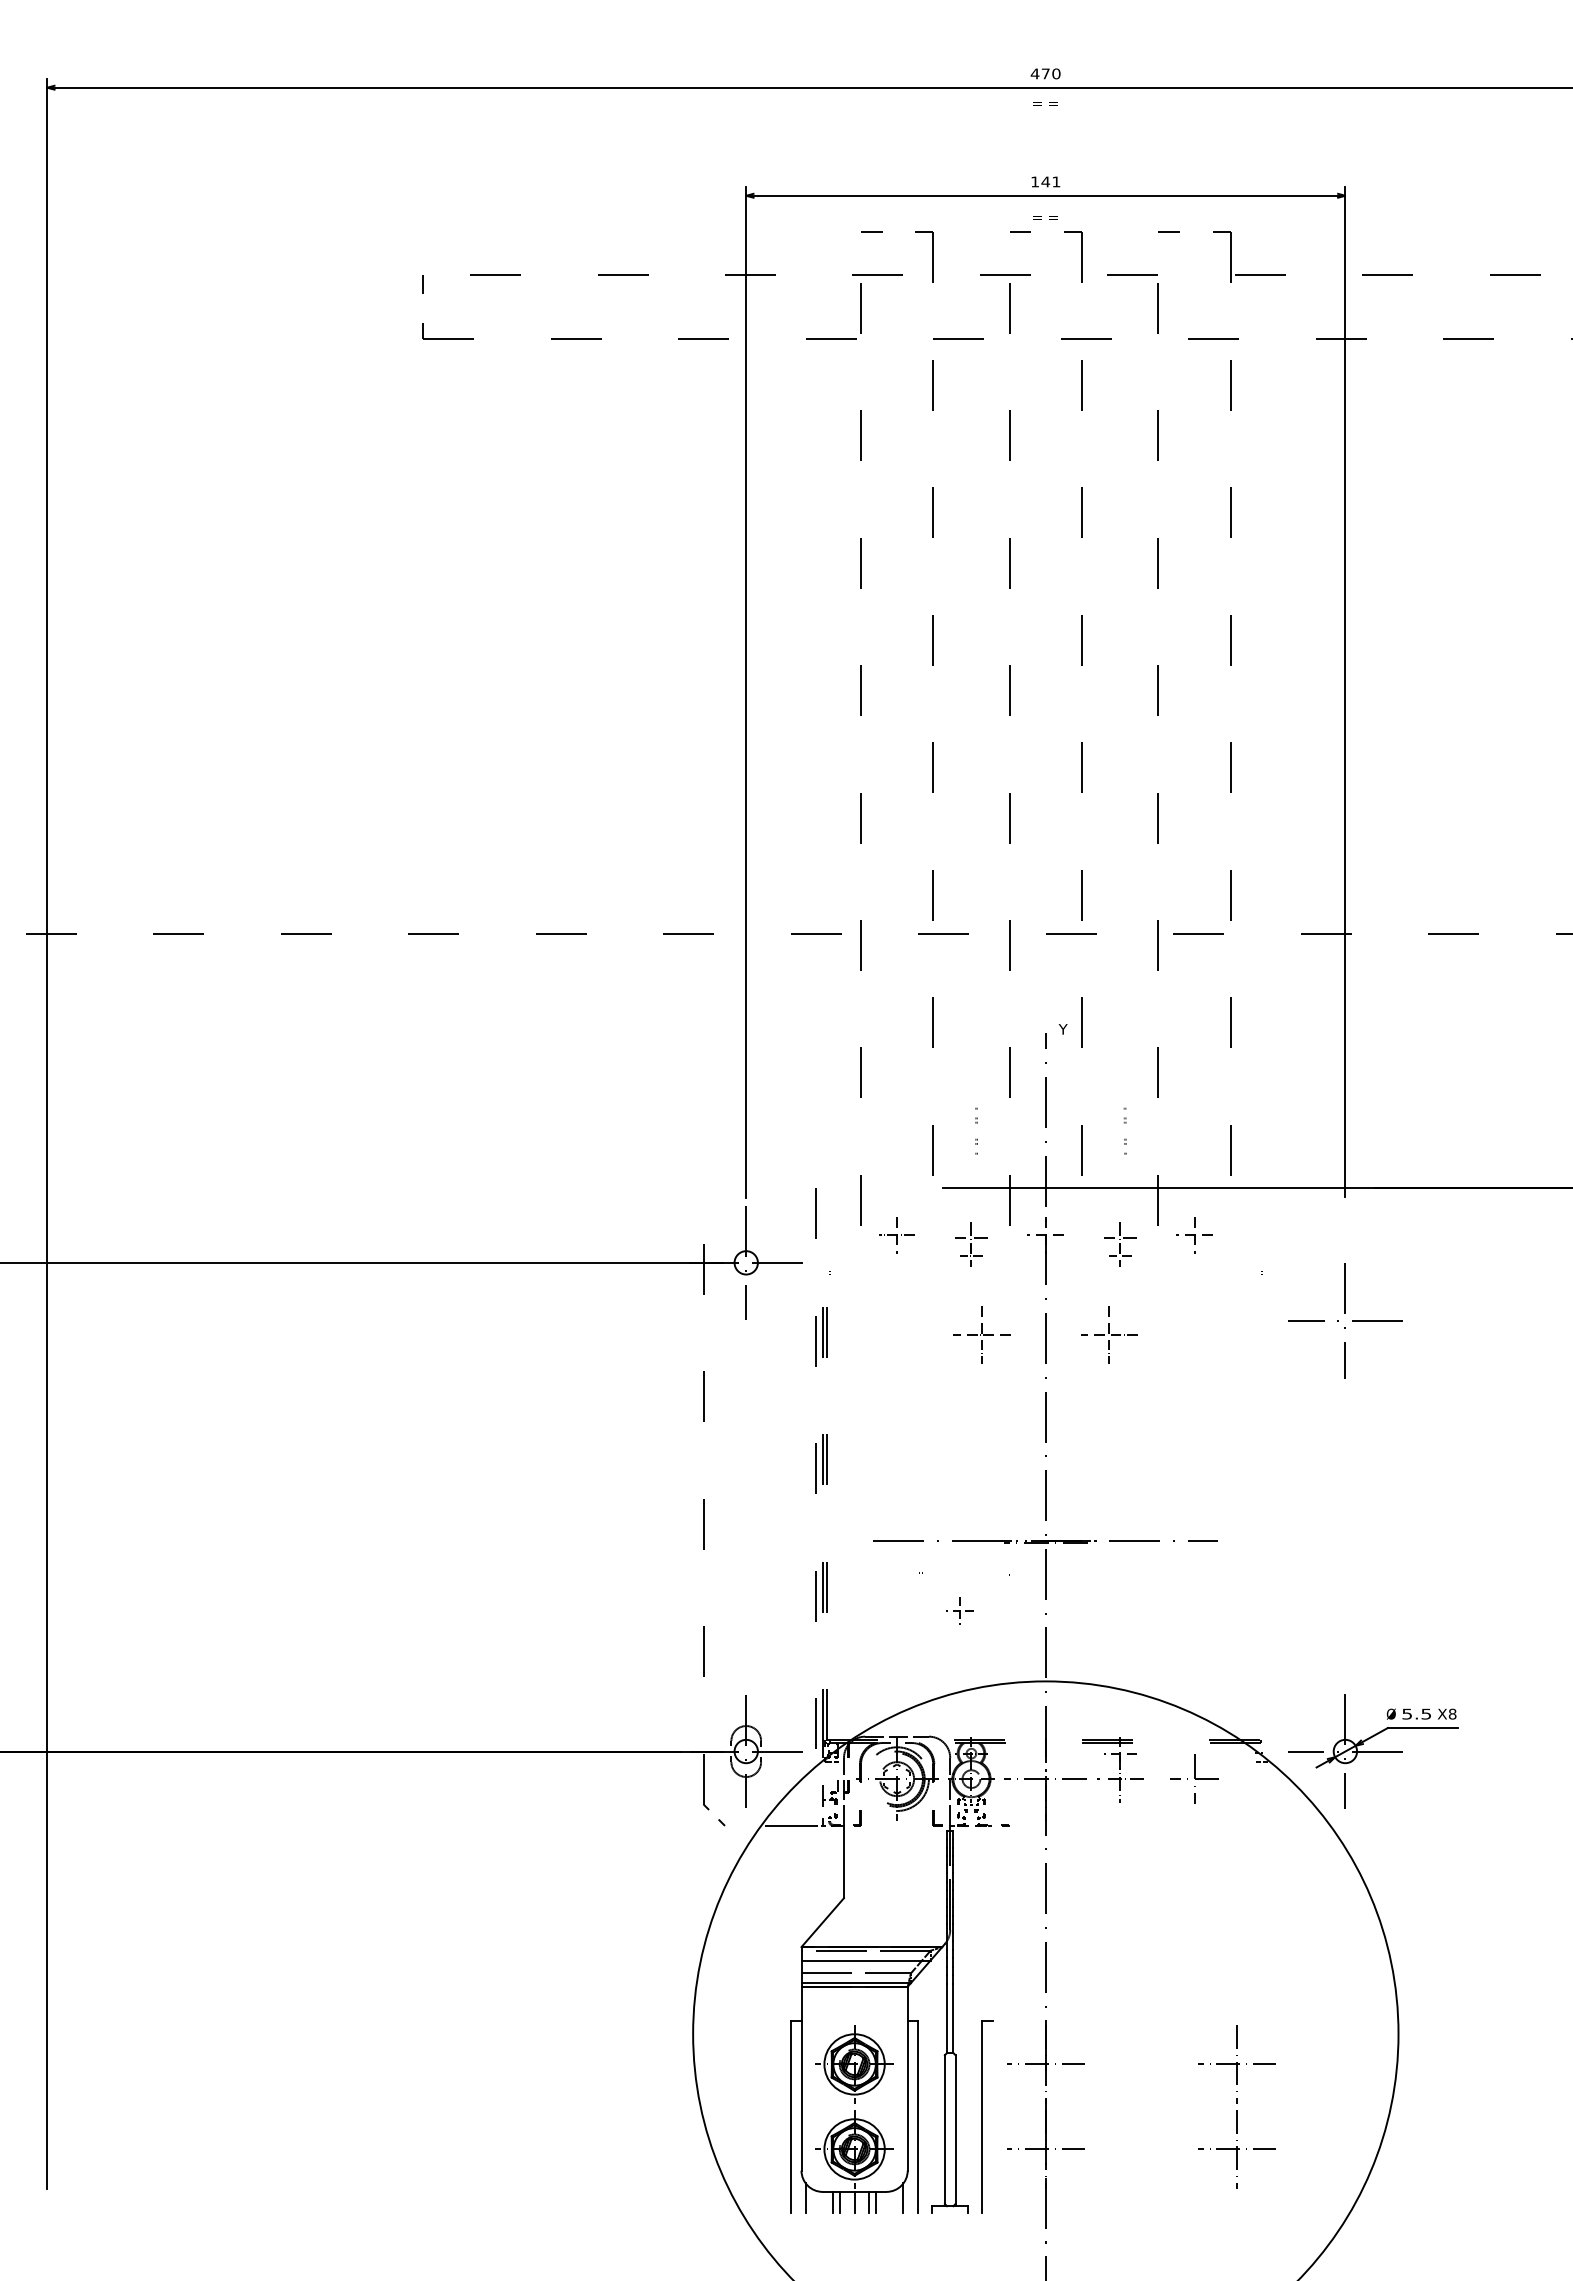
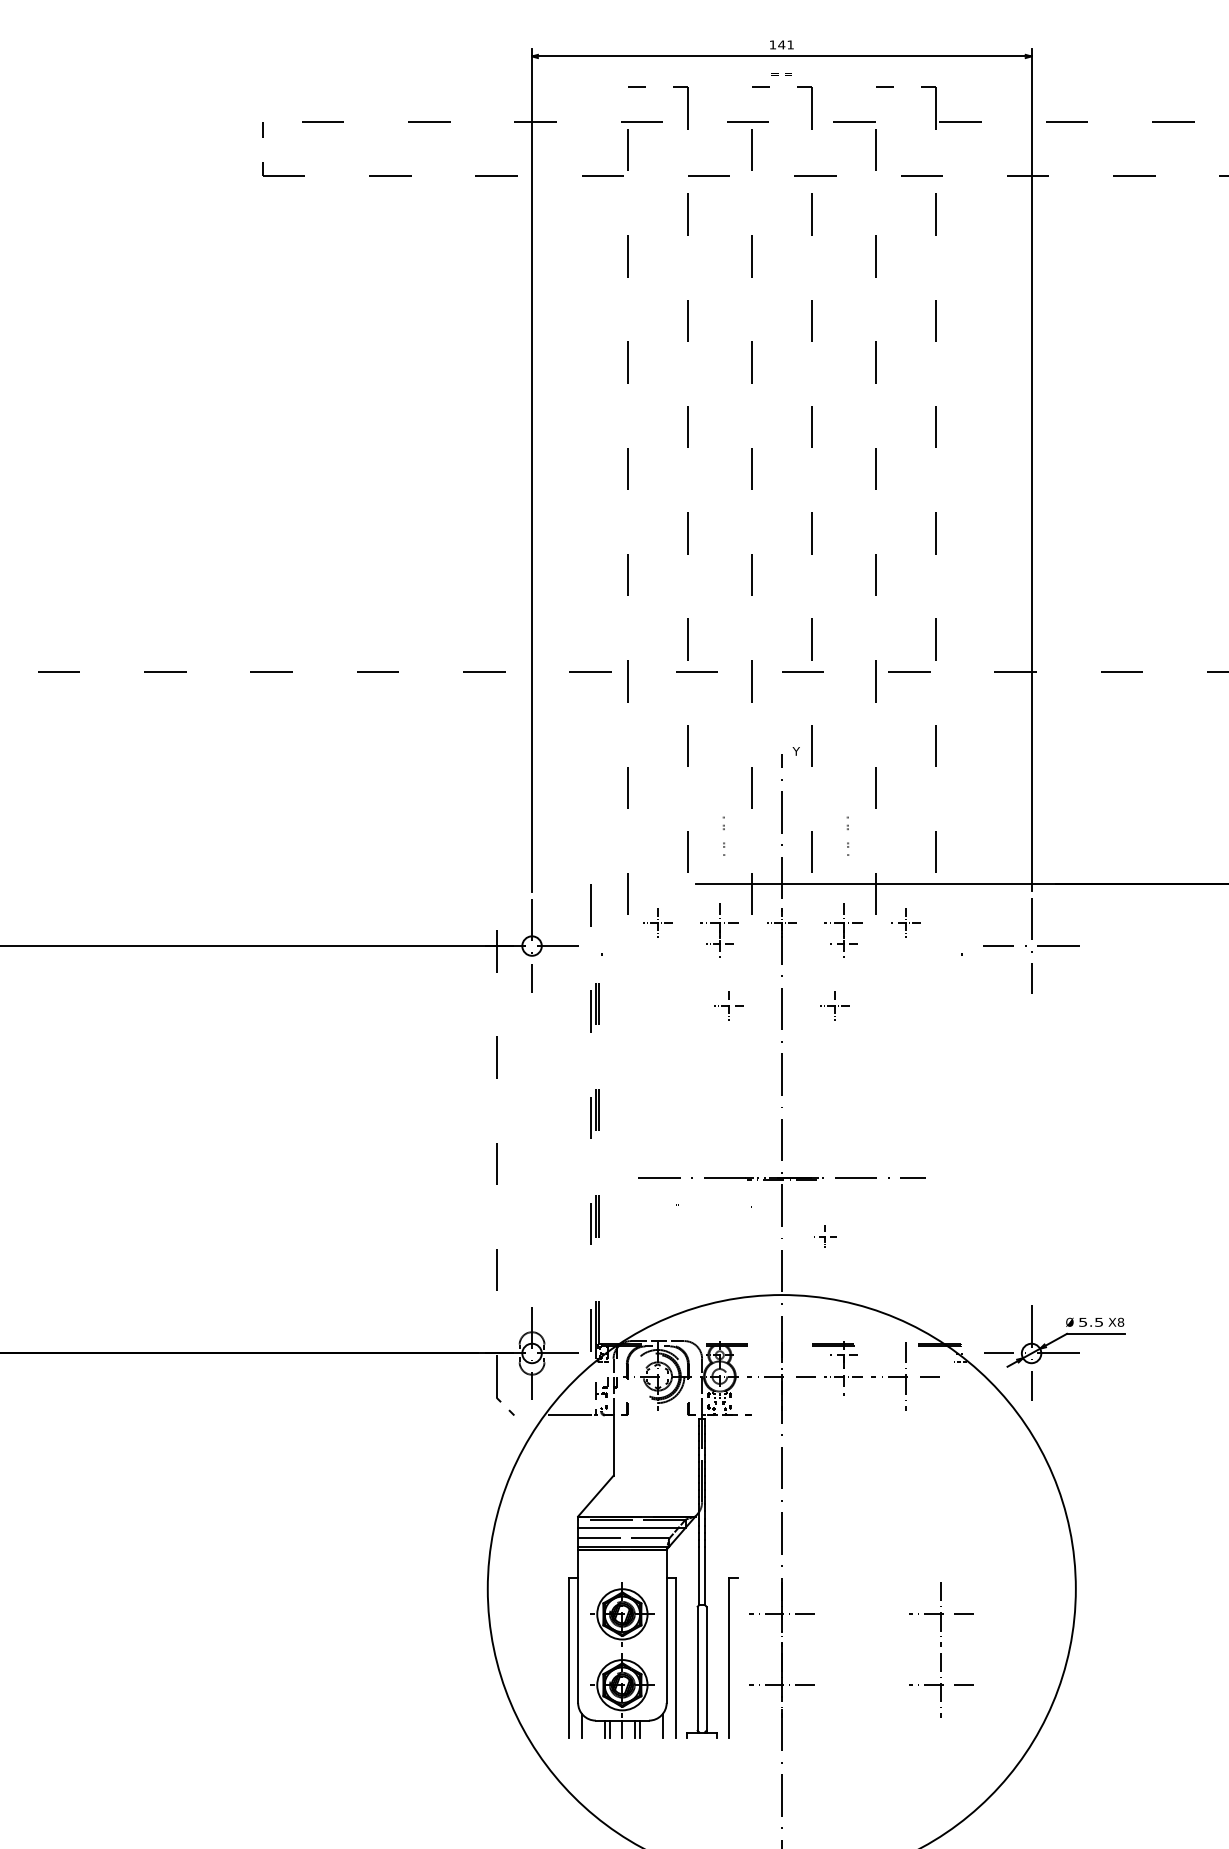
part: (971, 1244) -> (719, 930), size x1.43
part: (1120, 1244) -> (844, 930), size x1.43
part: (1345, 1313) -> (1031, 939), moved
part: (981, 1334) -> (728, 1005), size x0.62
part: (1109, 1334) -> (834, 1005), size x0.62
part: (959, 1610) -> (824, 1235), moved
part: (1194, 1779) -> (905, 1376), size x1.67

